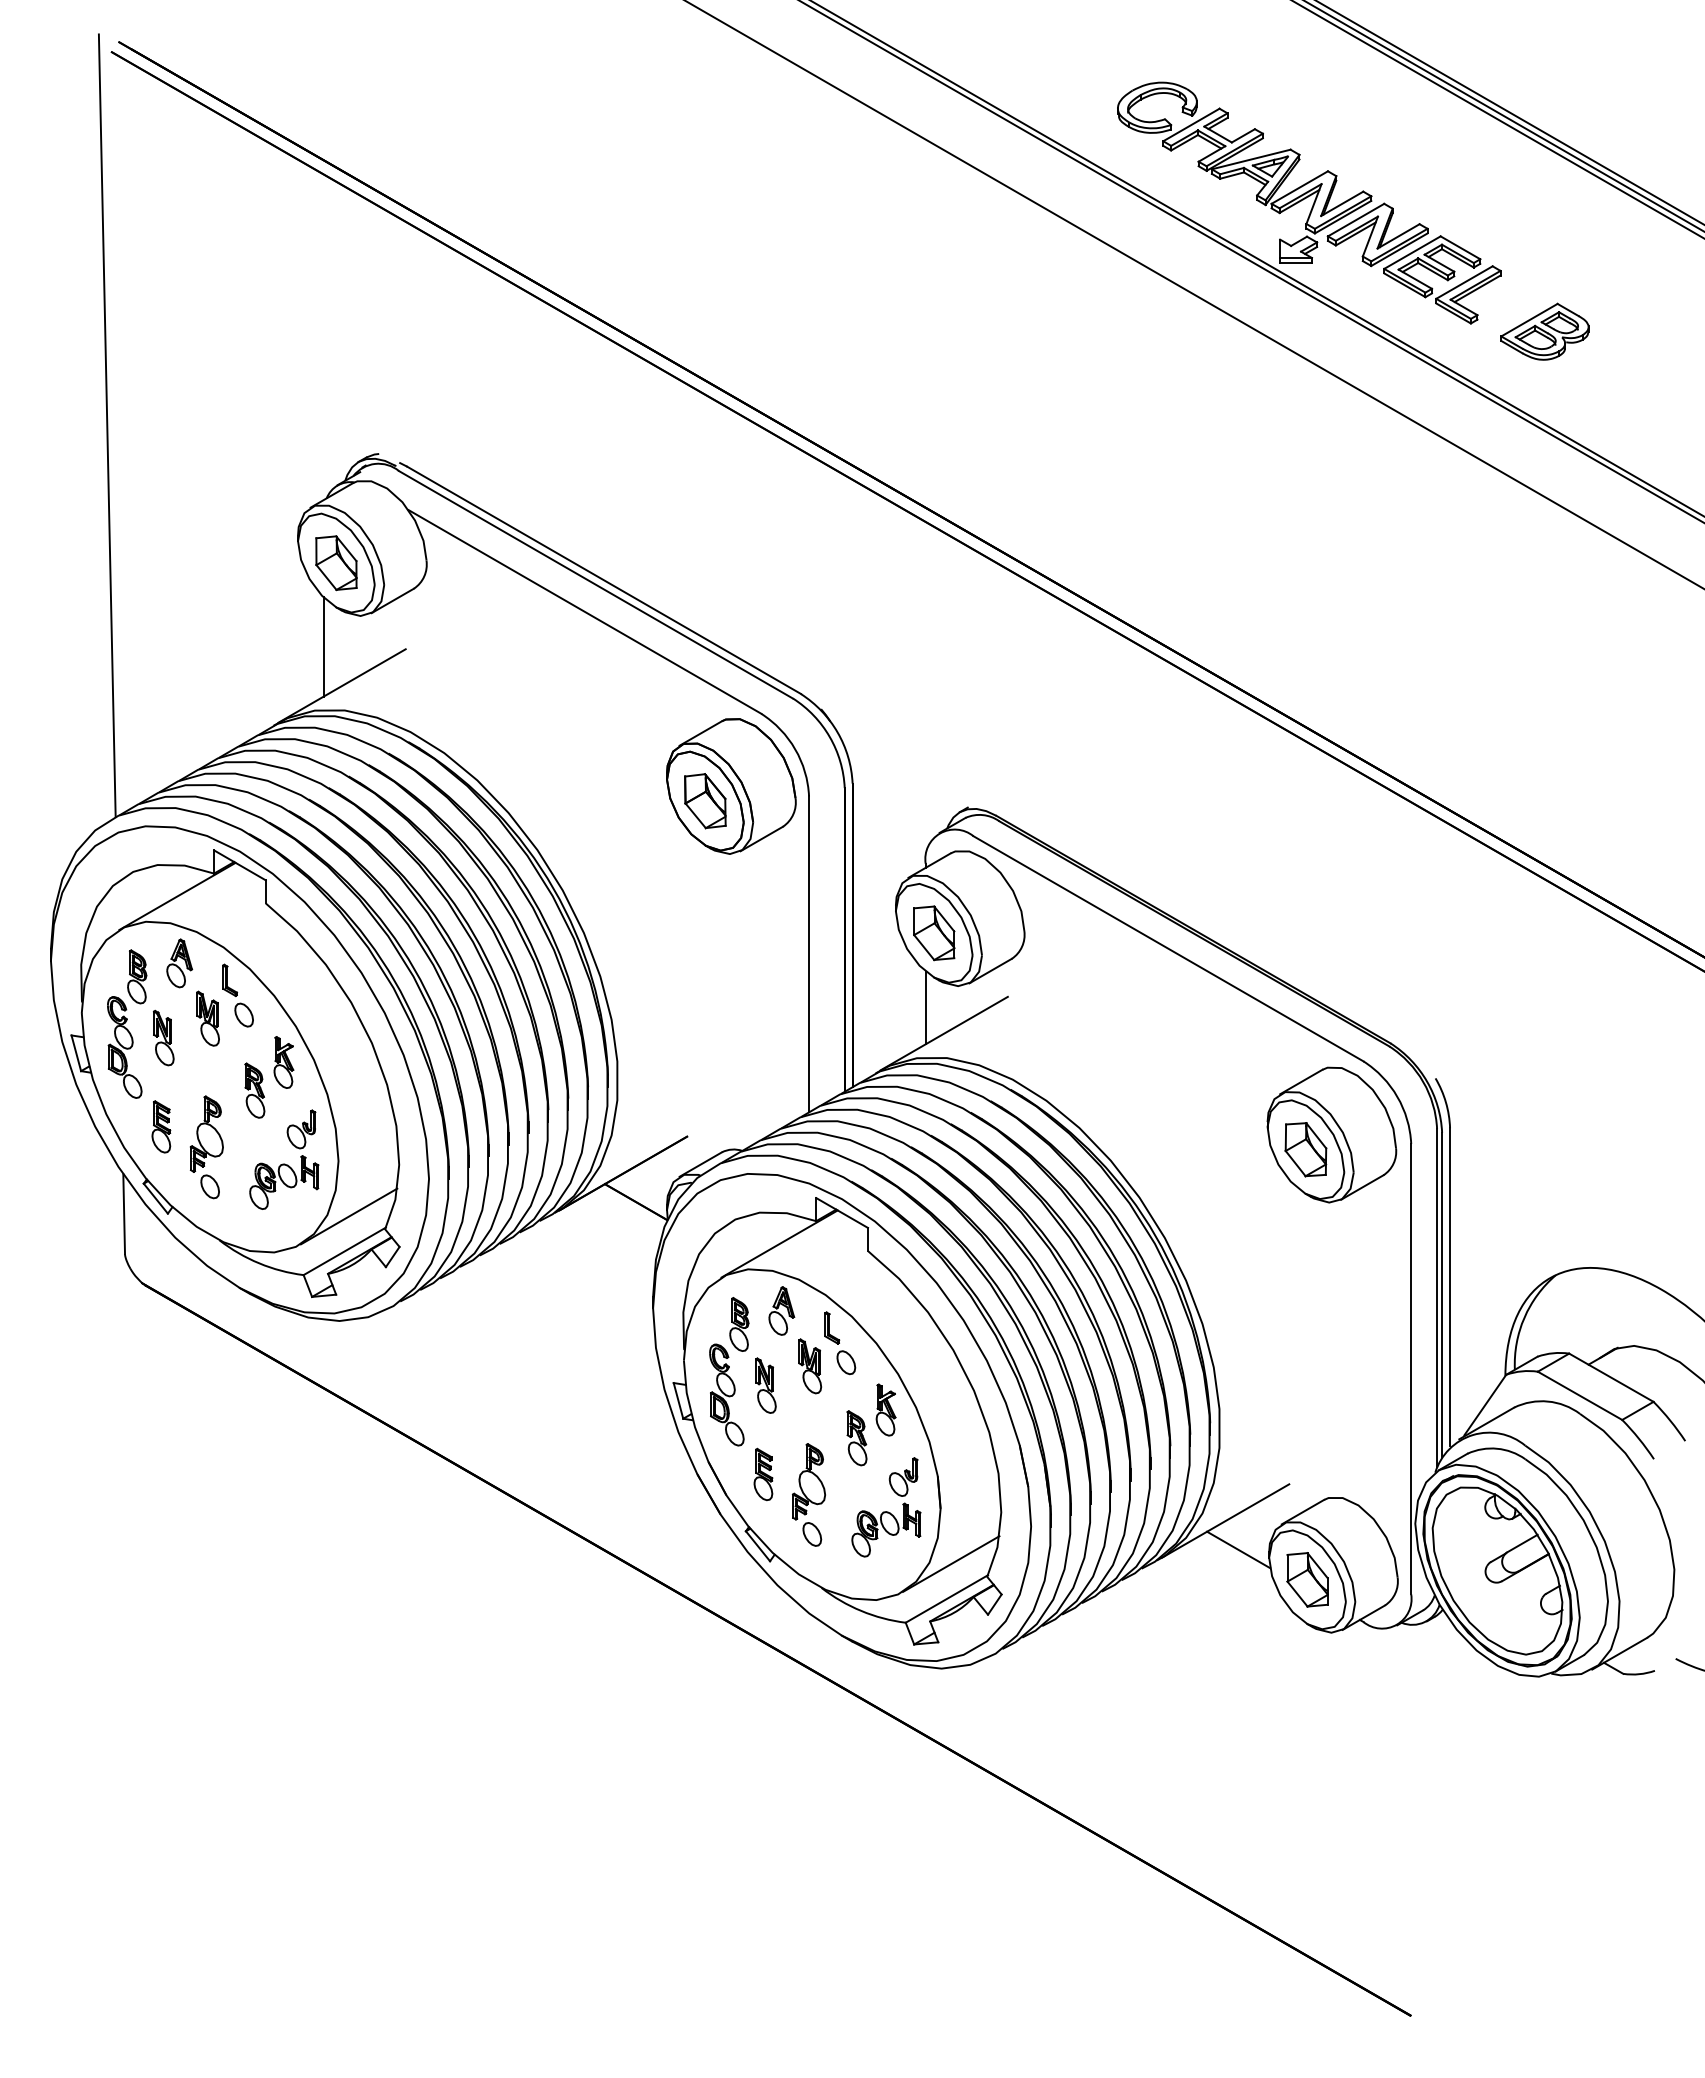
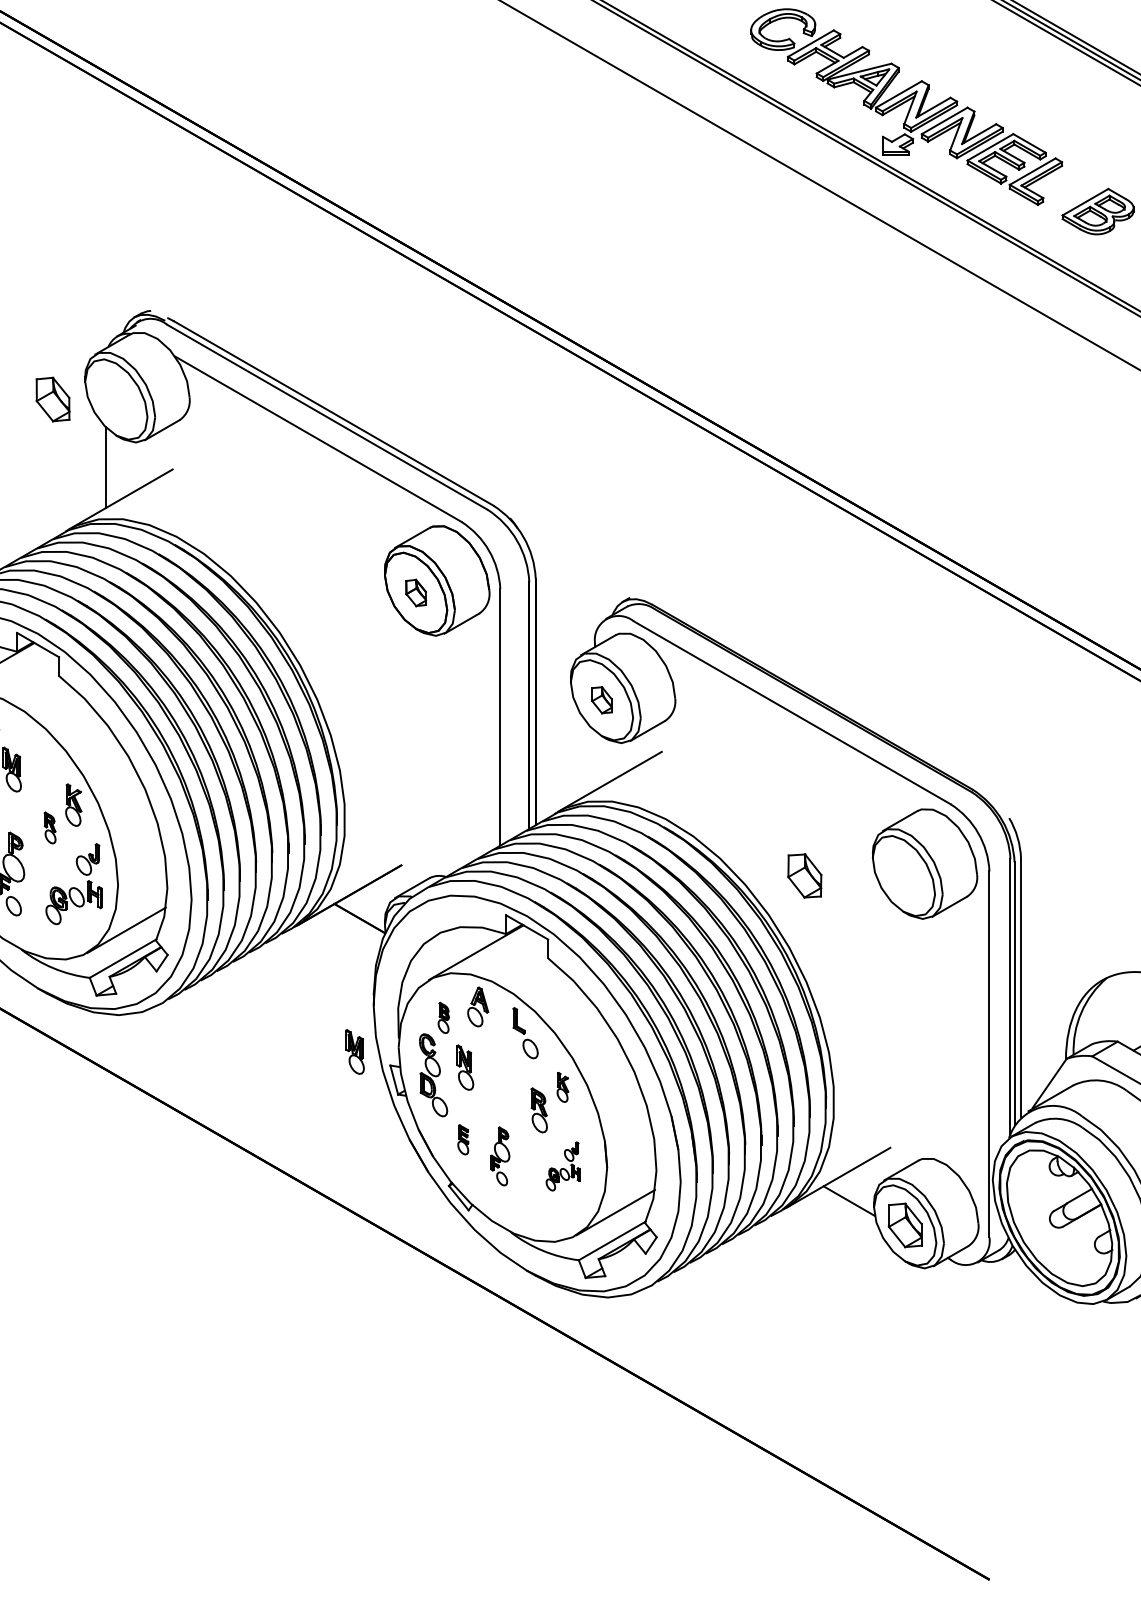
part: (336, 563) -> (53, 399), moved
part: (705, 801) -> (416, 593), size x0.6
part: (934, 933) -> (602, 700), size x0.6
part: (237, 995) -> (36, 750), removed
line: (925, 1007) -> (594, 760), removed
part: (254, 1090) -> (49, 827), size x0.7
part: (1305, 1149) -> (804, 875), moved
part: (739, 1324) -> (443, 1018), size x0.7
part: (810, 1366) -> (355, 1052), moved
part: (885, 1409) -> (562, 1087), size x0.7
part: (763, 1474) -> (463, 1139), size x0.7
part: (808, 1494) -> (499, 1156), size x0.7
part: (886, 1507) -> (563, 1166), size x0.6

